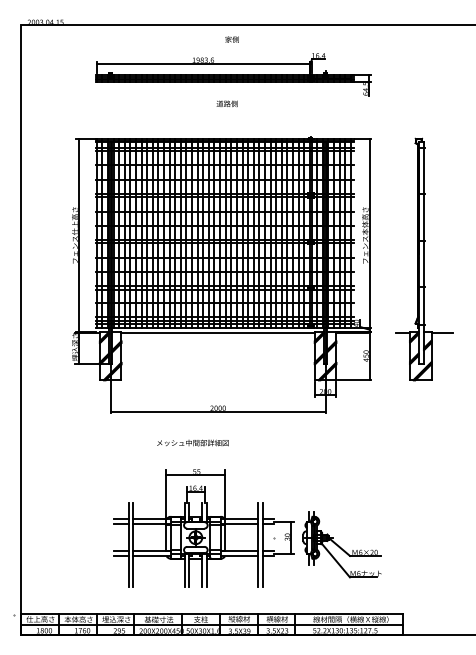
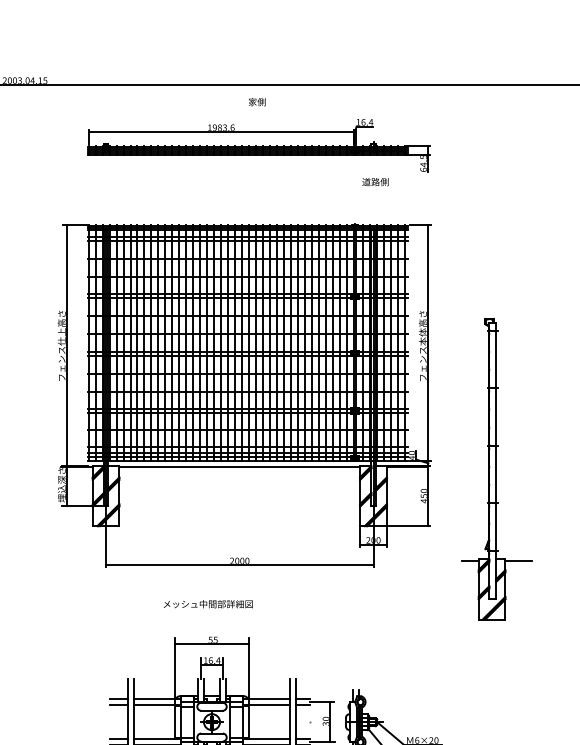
text: (226, 103) -> (374, 181), moved
part: (424, 259) -> (496, 469), moved

